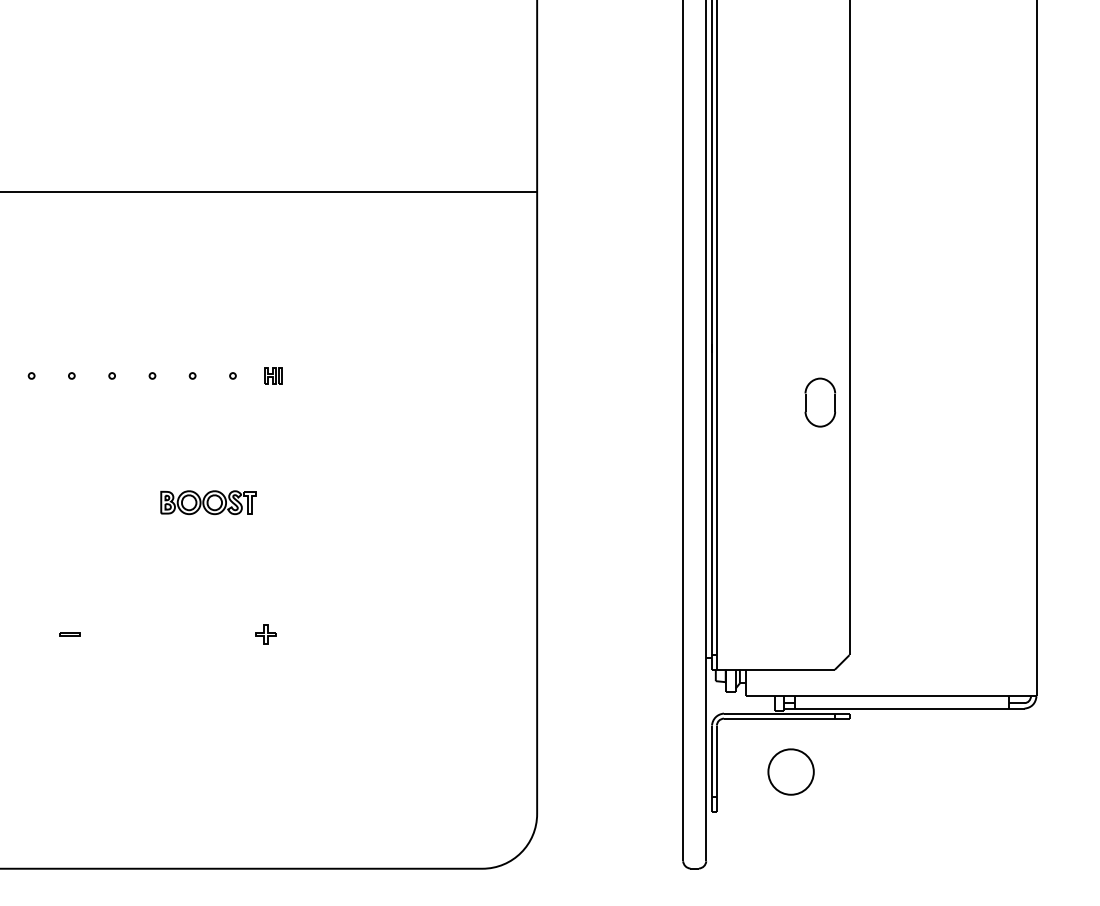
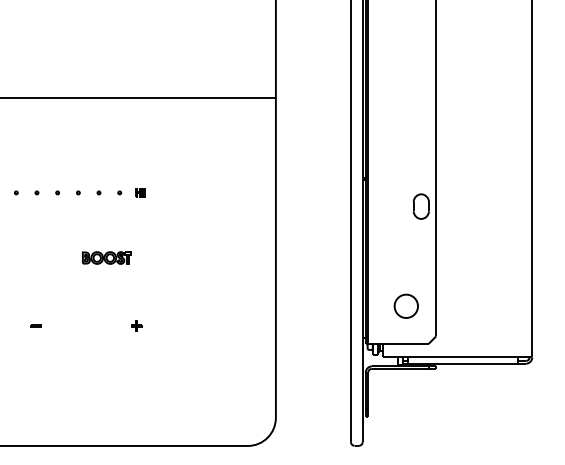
part: (789, 770) -> (405, 305), moved

